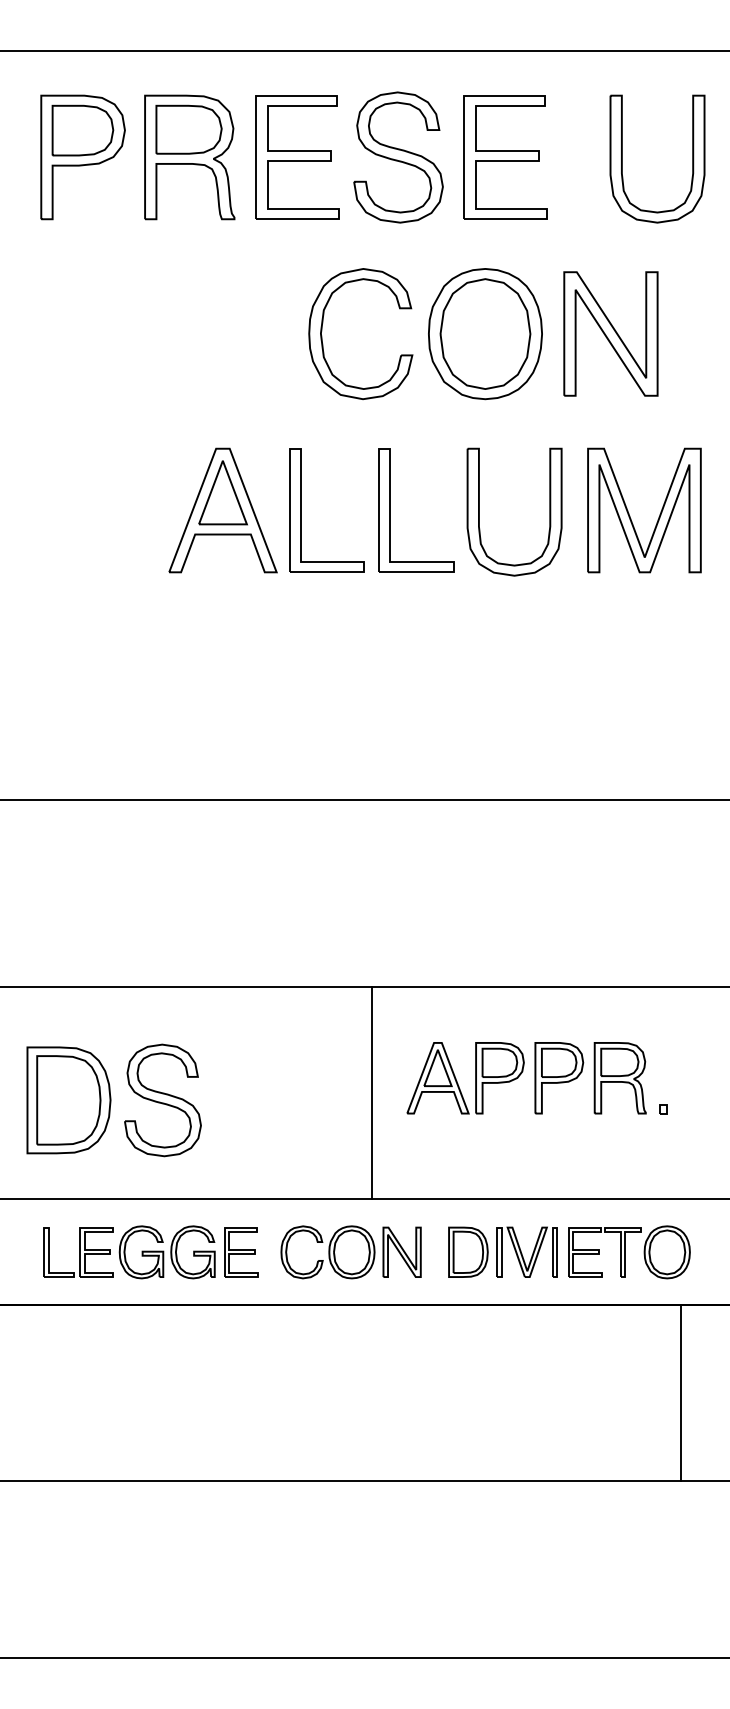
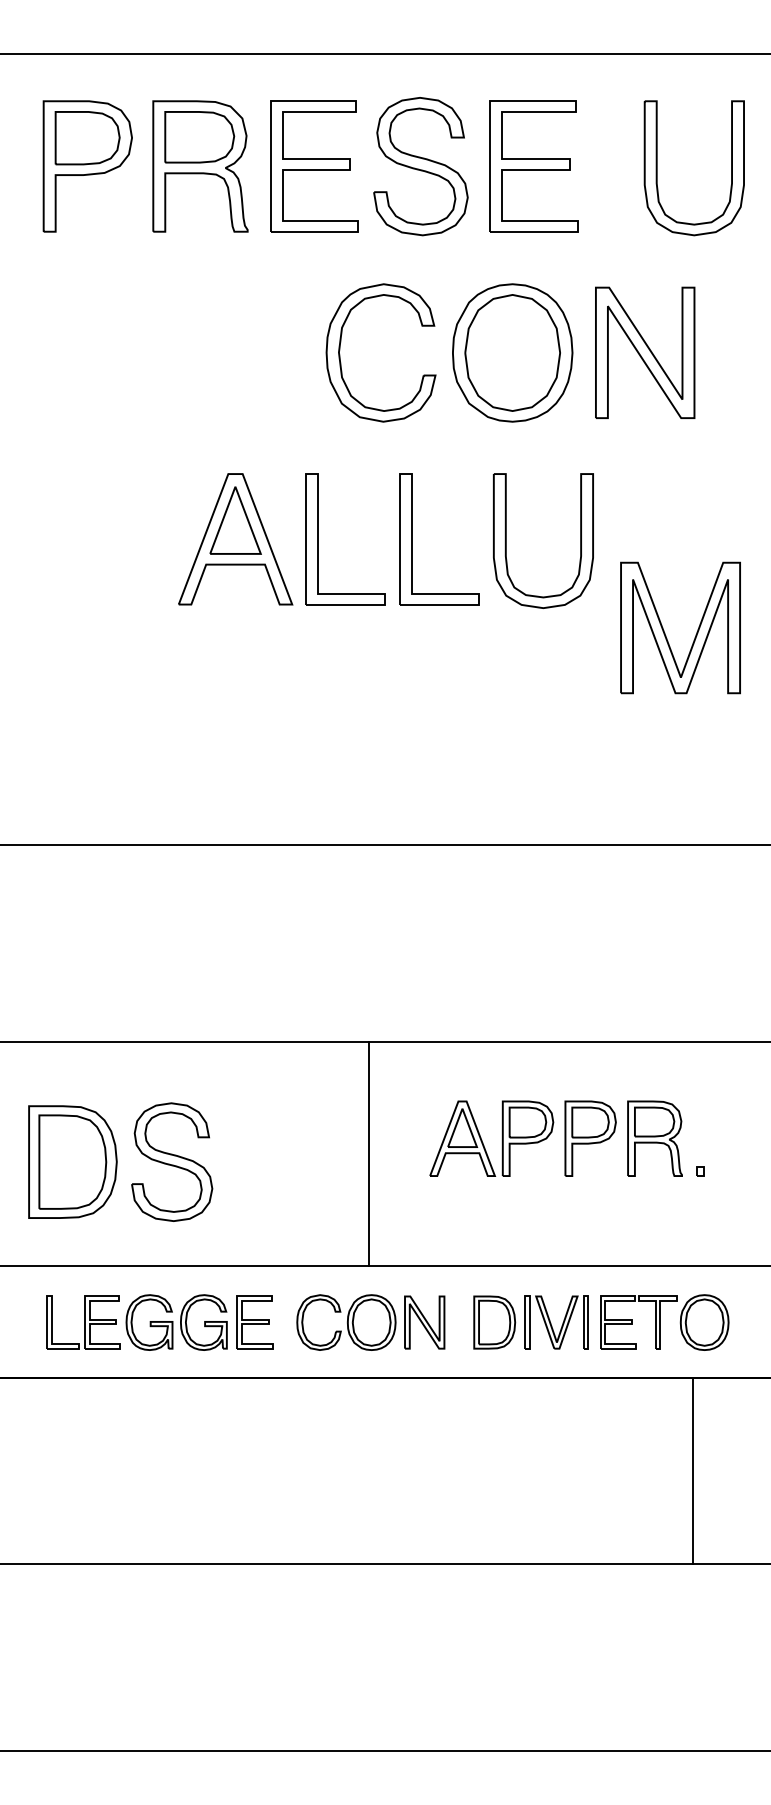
part: (630, 516) -> (665, 634), moved
line: (372, 1092) -> (369, 1153), moved
line: (681, 1392) -> (693, 1470), moved

